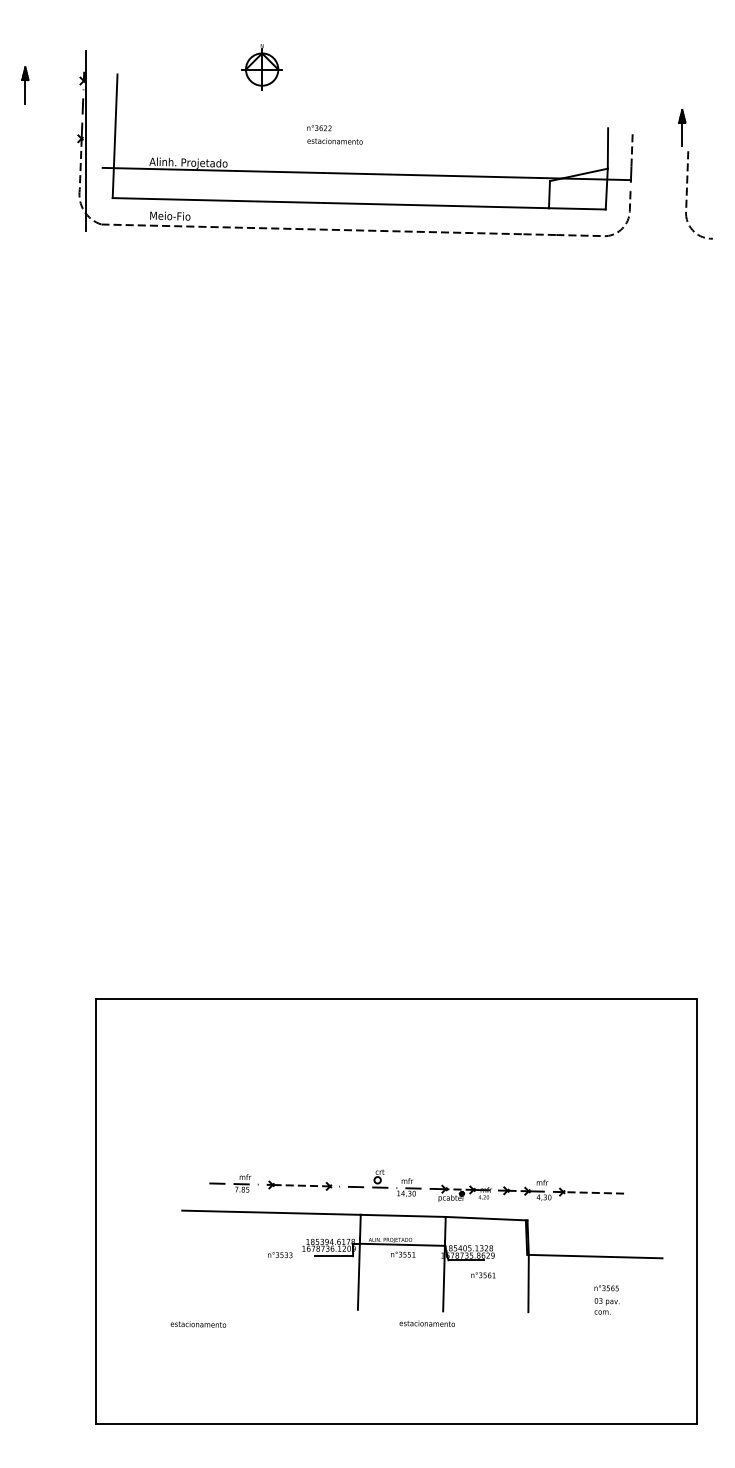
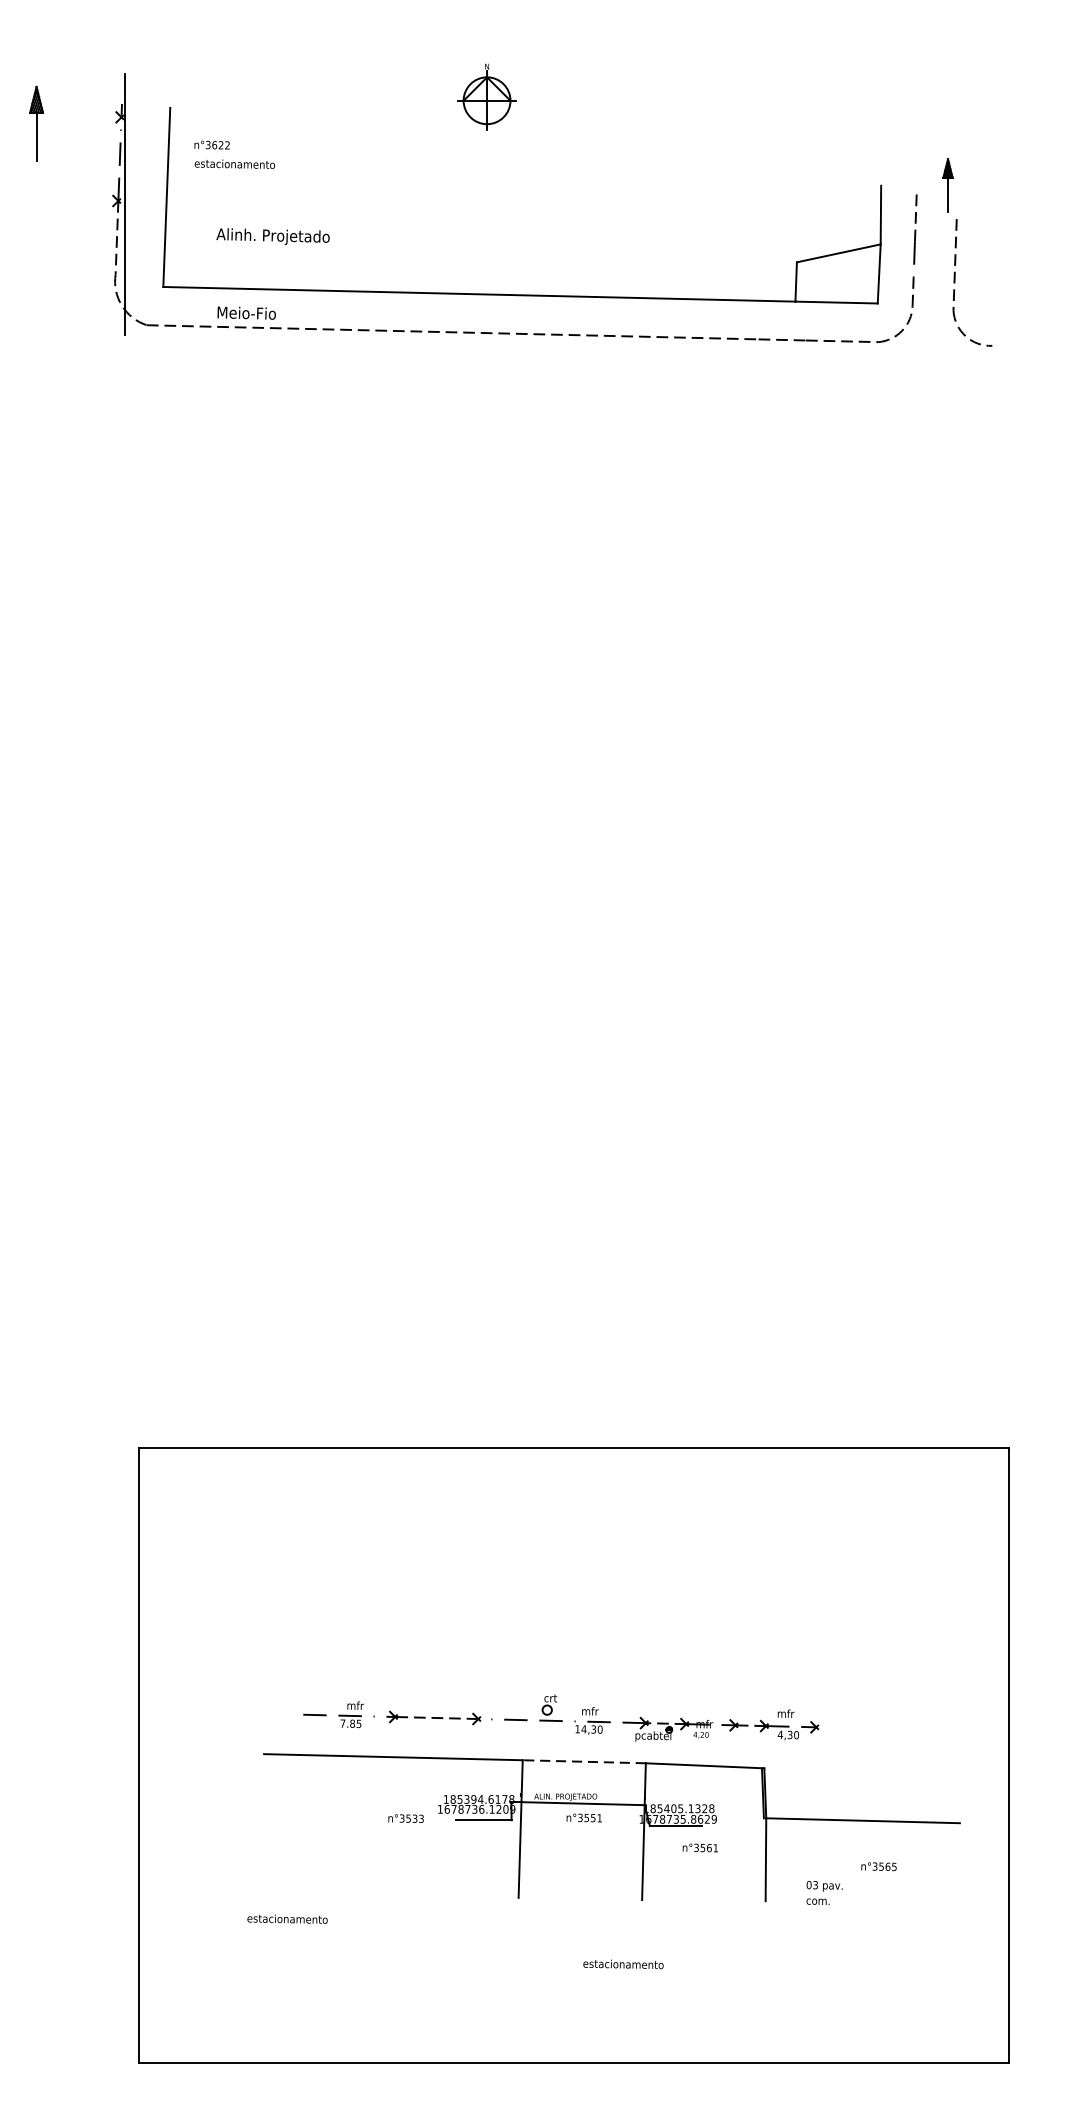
part: (261, 67) -> (486, 97), moved
part: (25, 85) -> (36, 123), size x1.4
text: (334, 134) -> (234, 154), moved
line: (366, 173) -> (531, 251), removed
part: (688, 175) -> (957, 254), moved
line: (593, 1192) -> (859, 1727), removed
line: (402, 1215) -> (583, 1761), solid -> dashed
text: (606, 1306) -> (823, 1893), moved
text: (426, 1323) -> (622, 1964), moved

